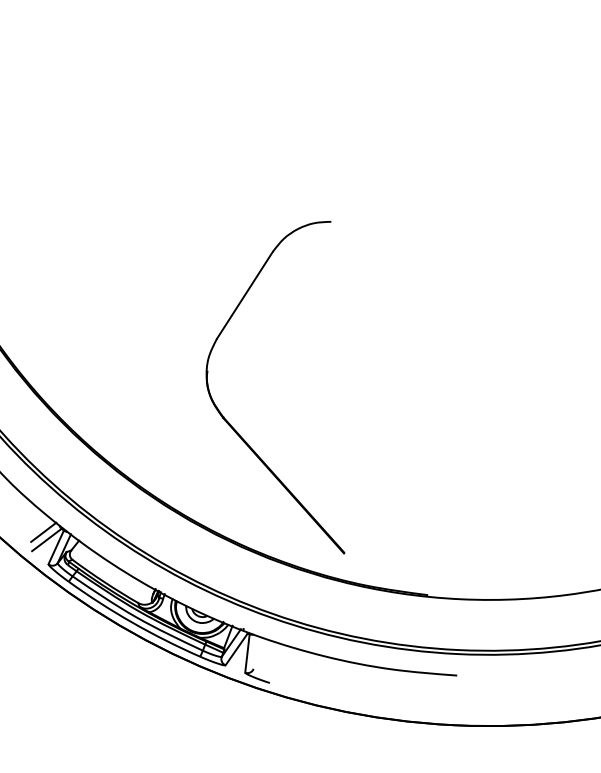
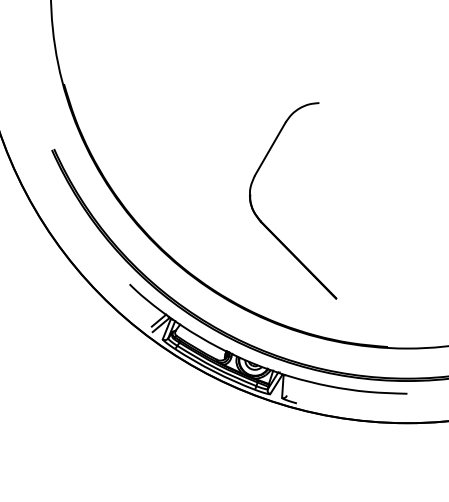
part: (233, 426) -> (267, 226), moved

